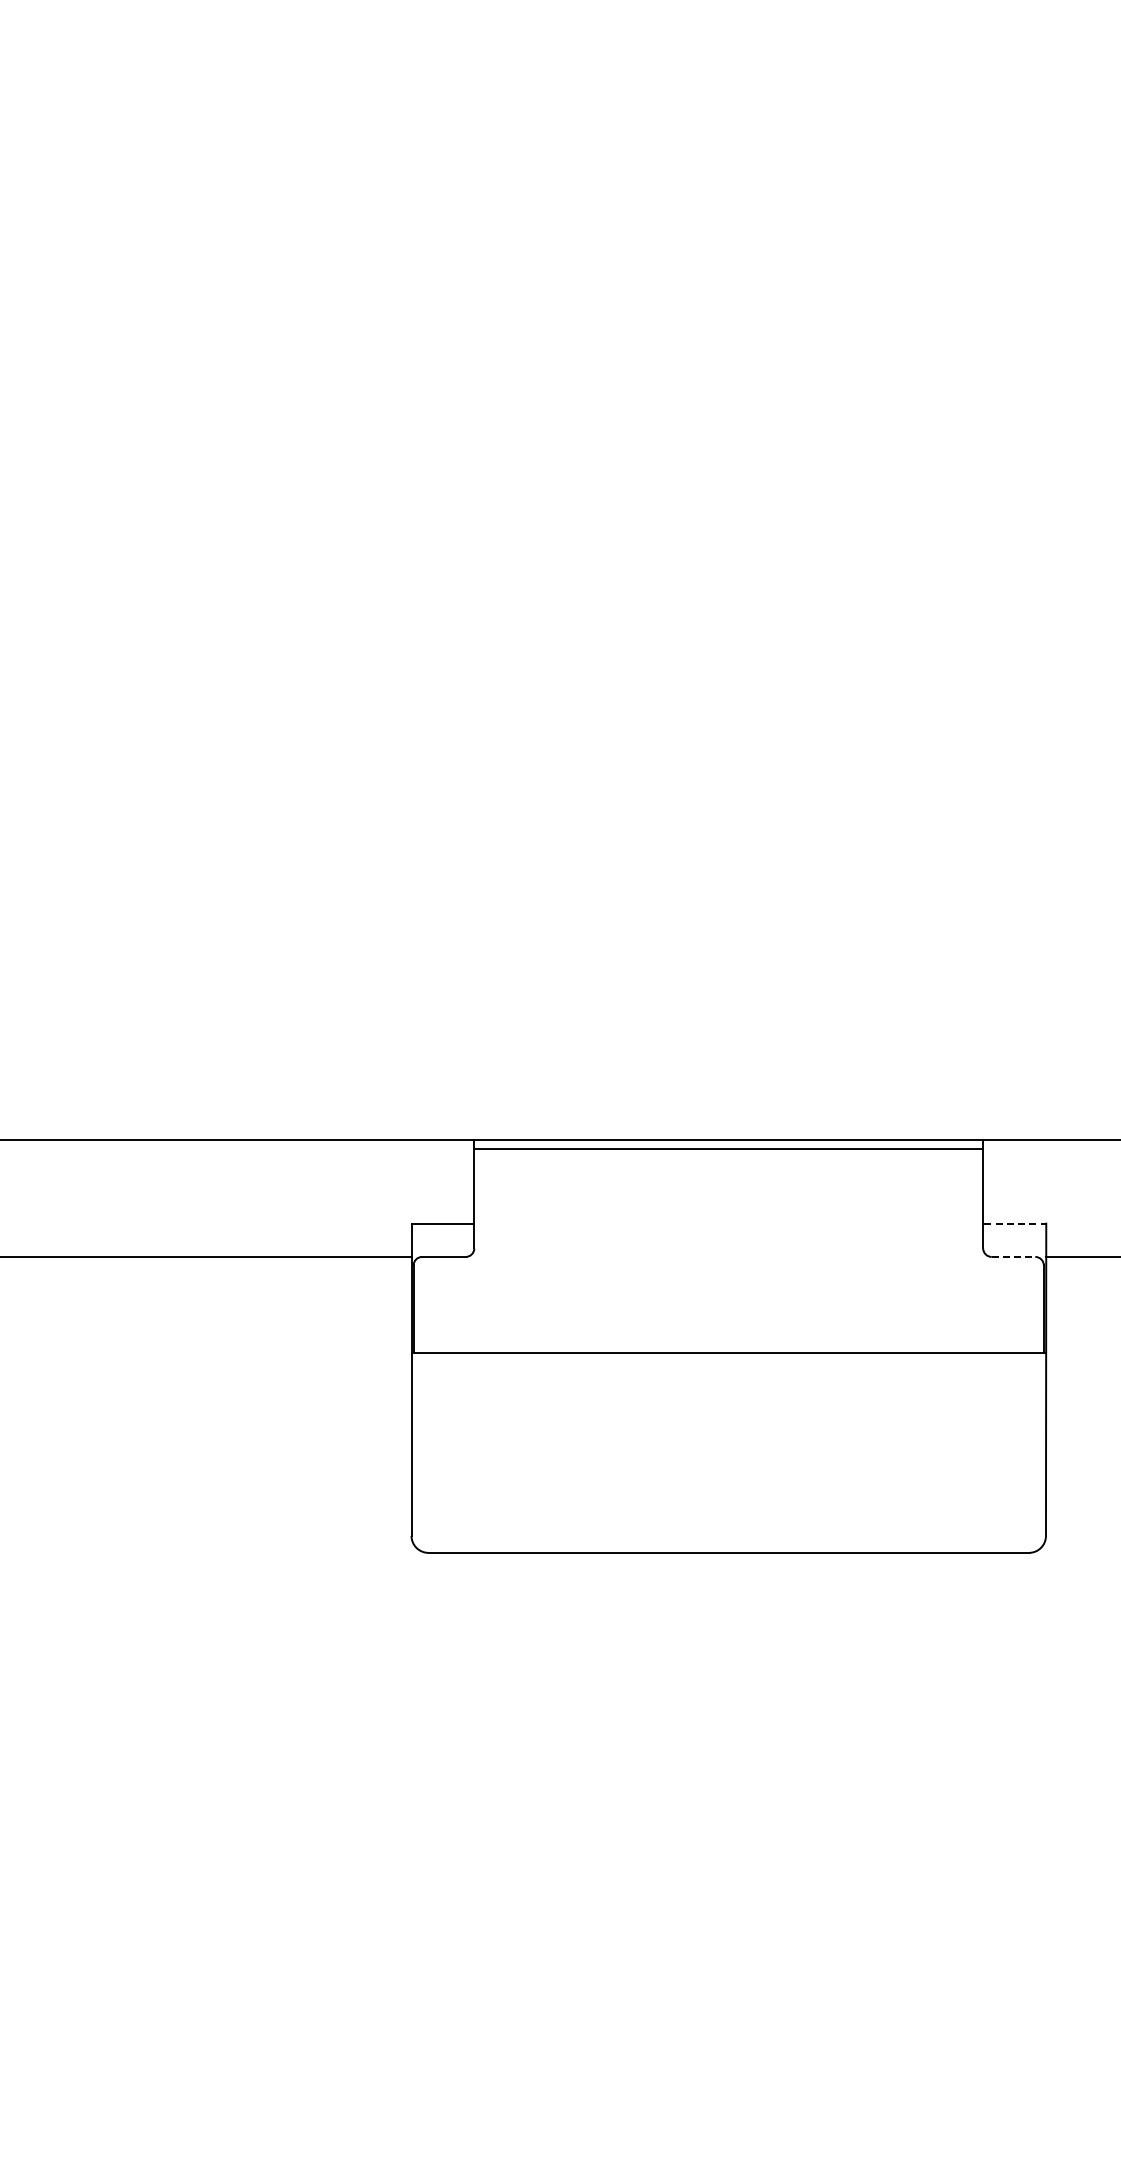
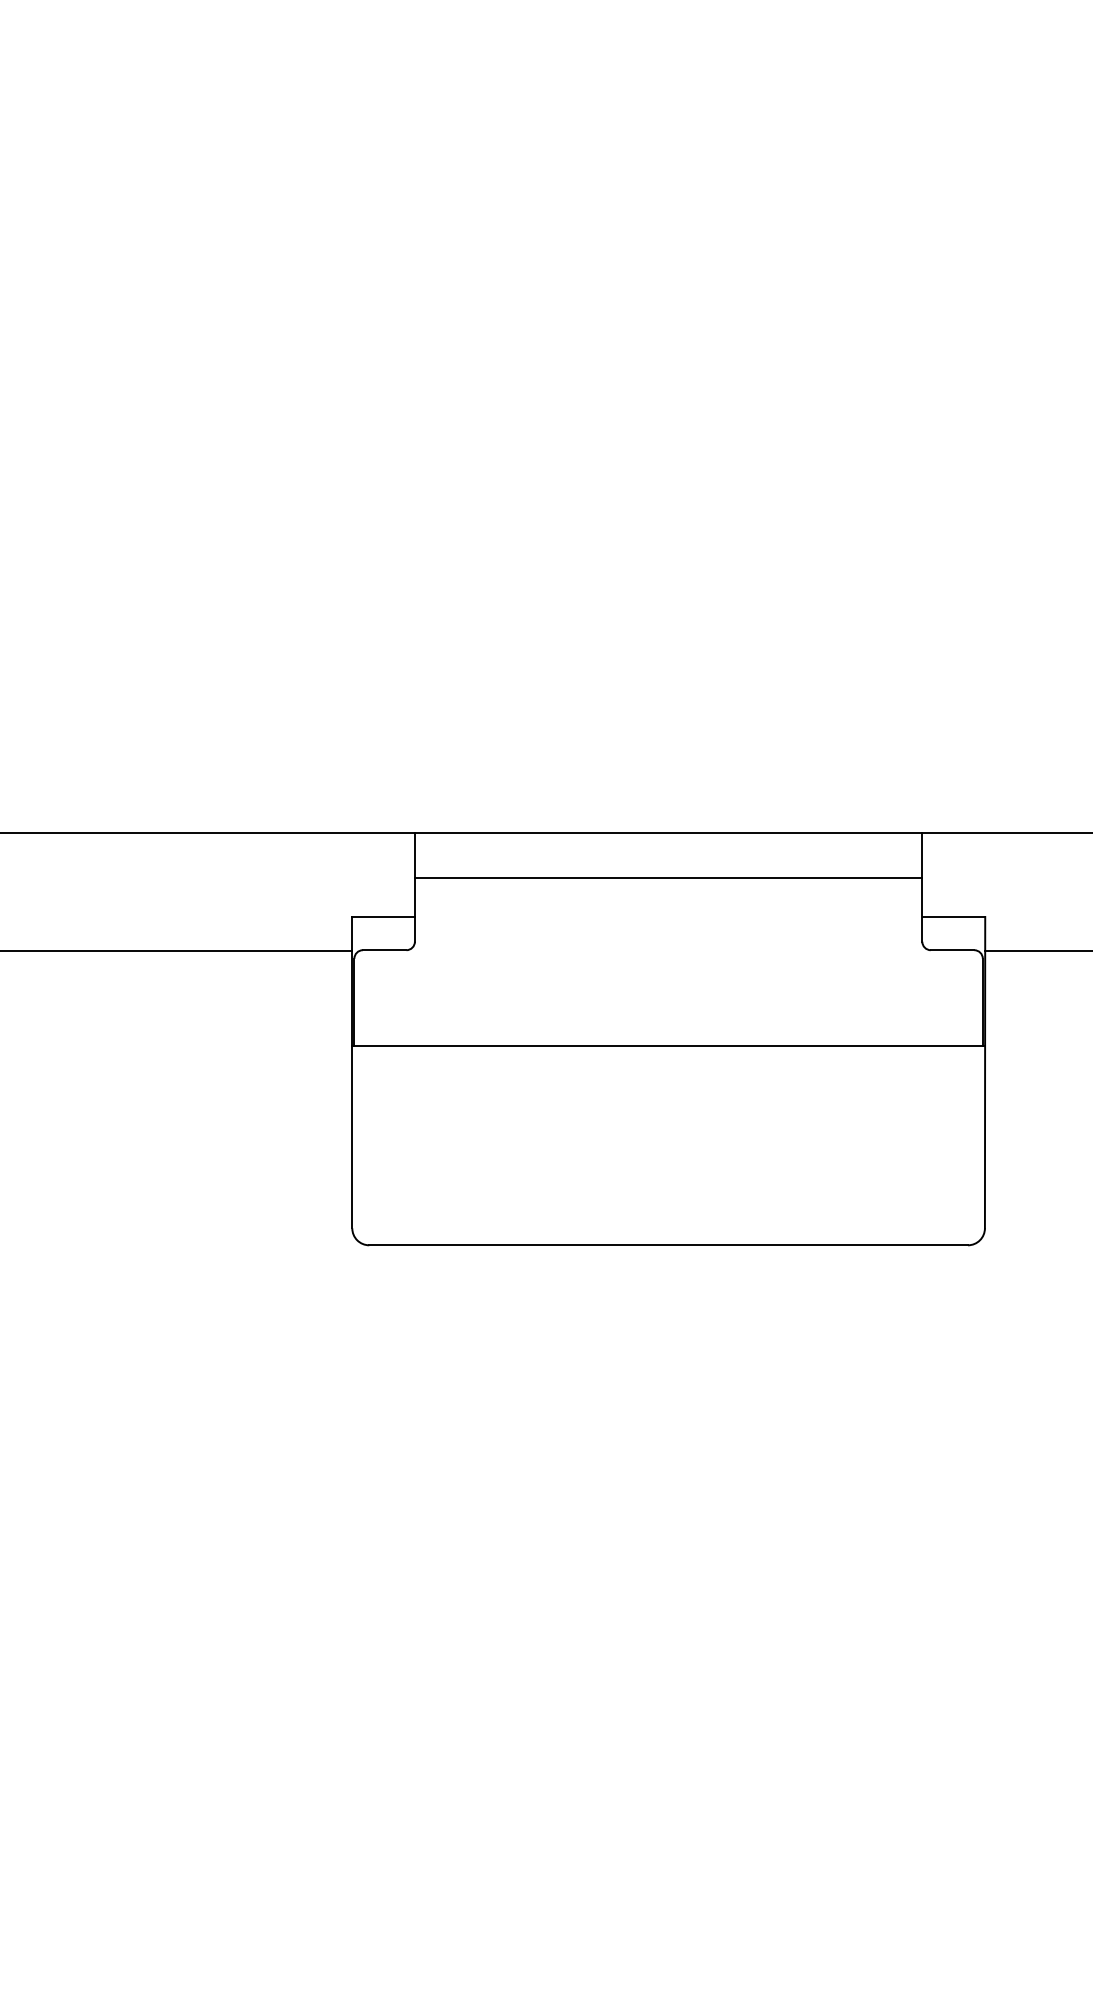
line: (728, 1148) -> (668, 877), moved
line: (1015, 1223) -> (954, 916), dashed -> solid
line: (1013, 1256) -> (952, 949), dashed -> solid

